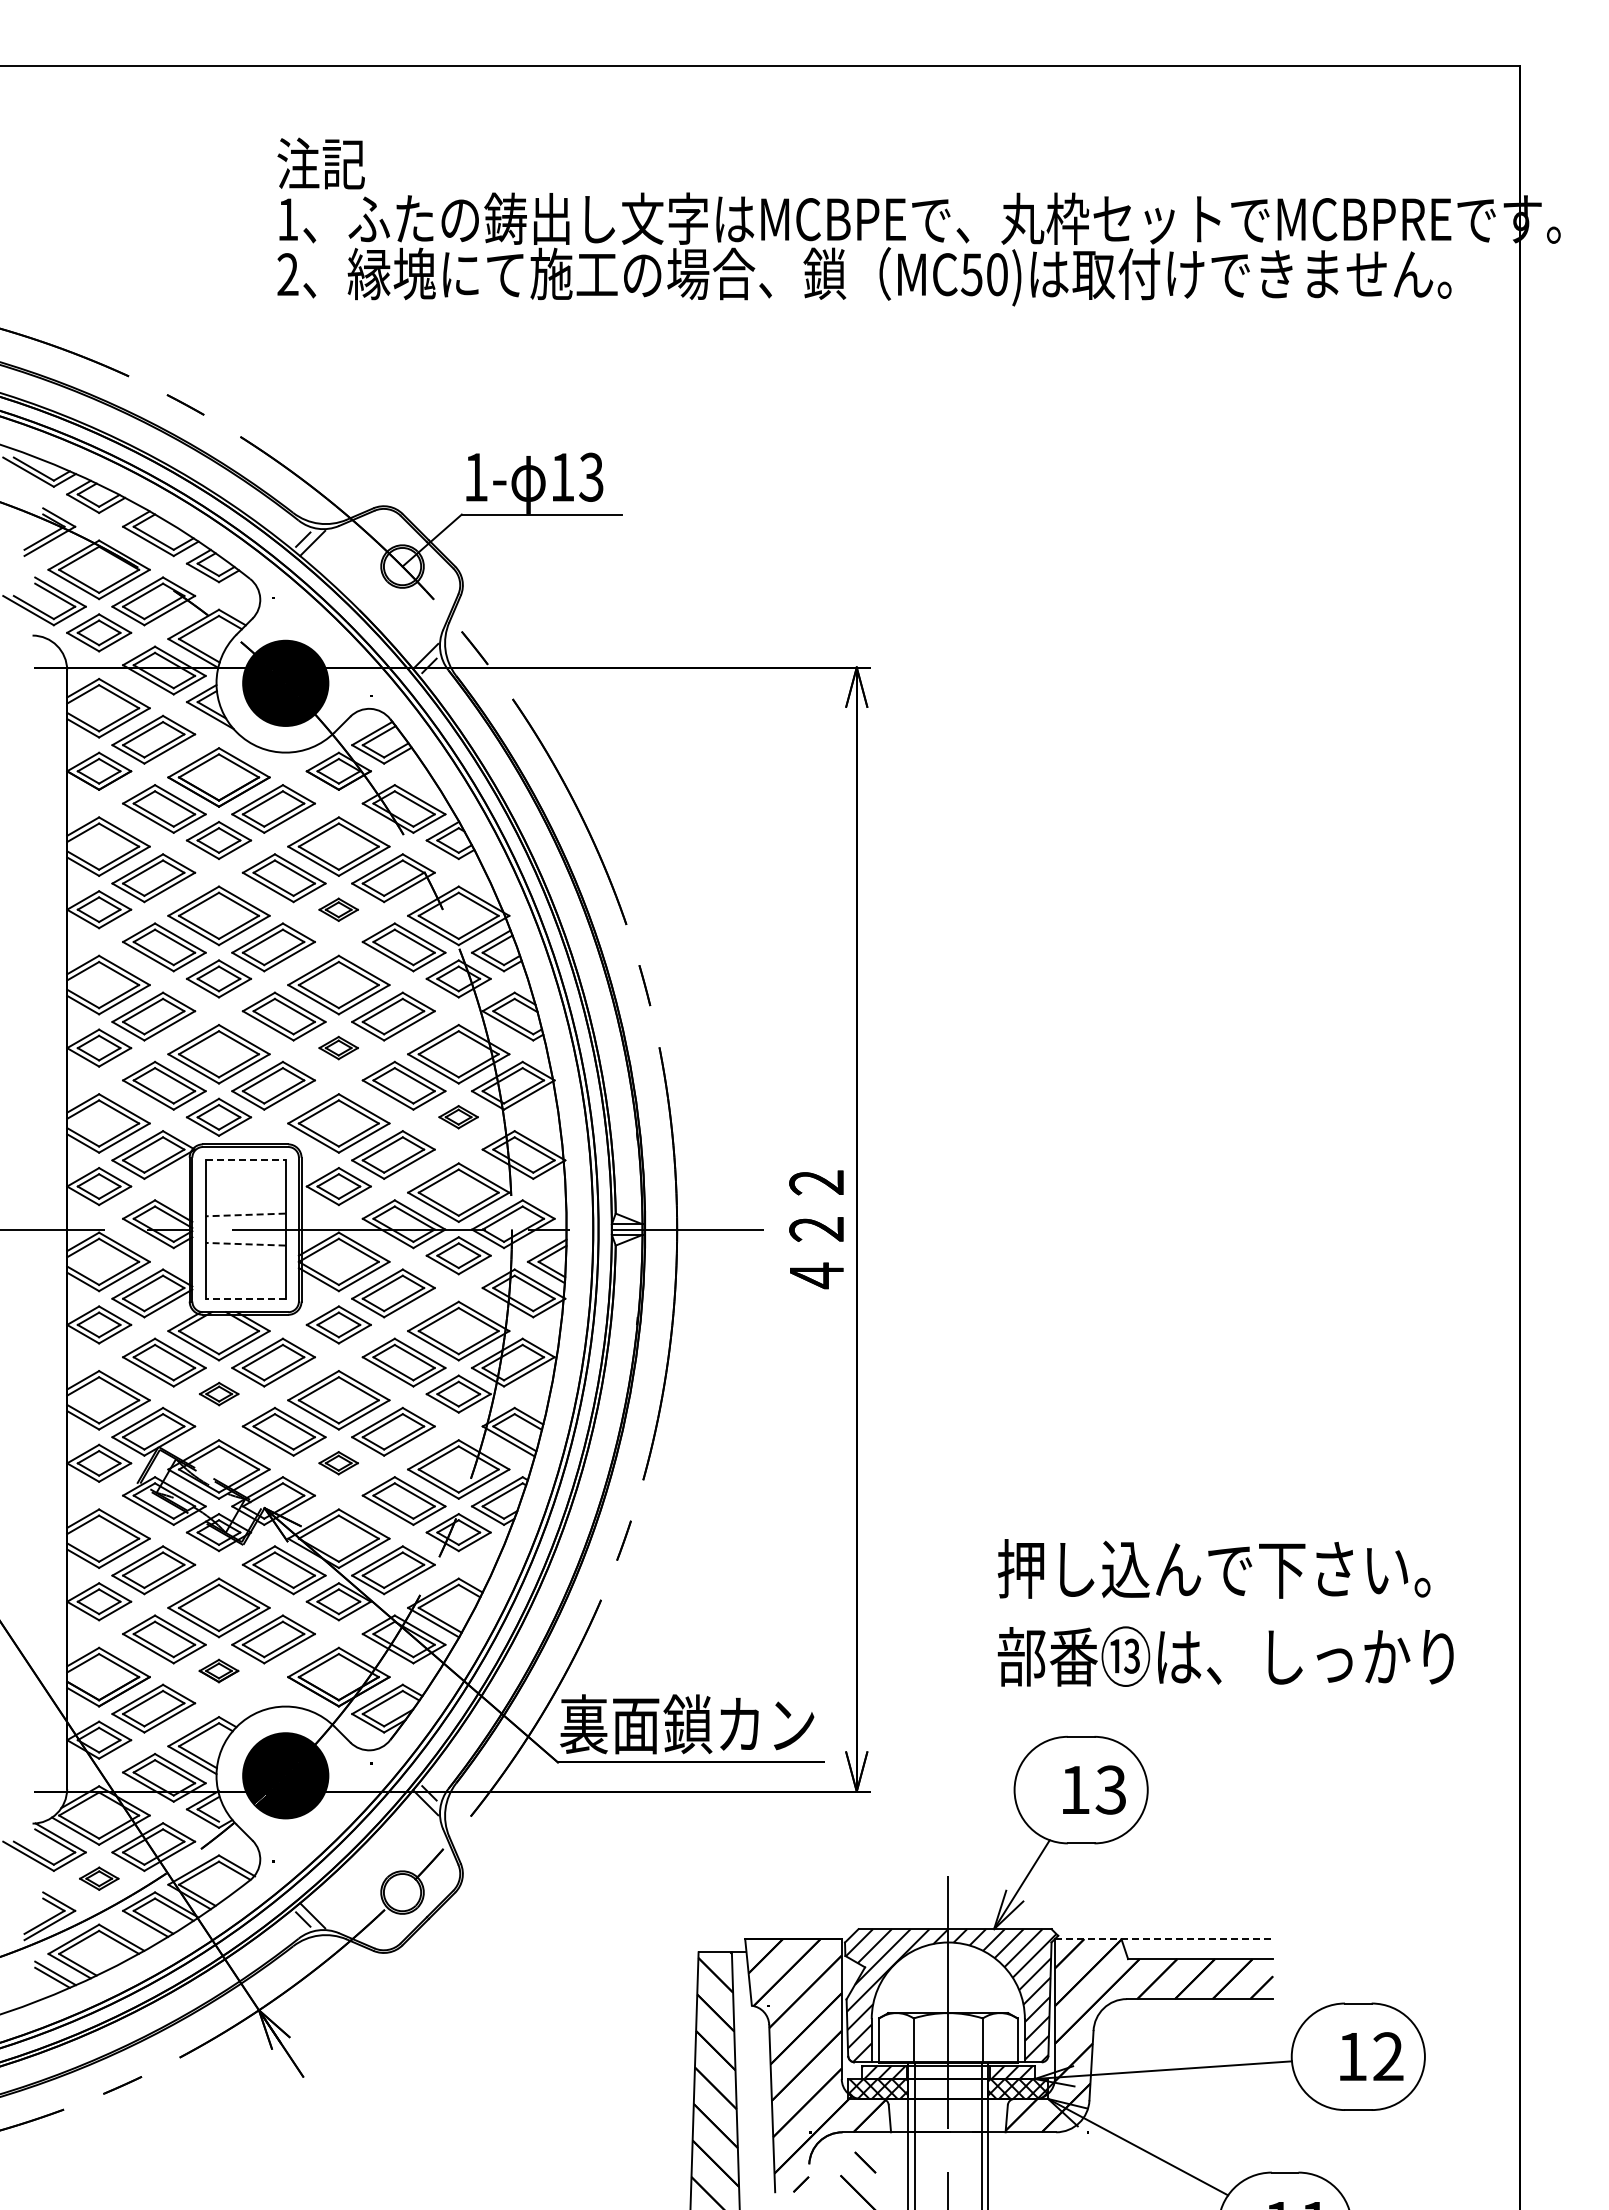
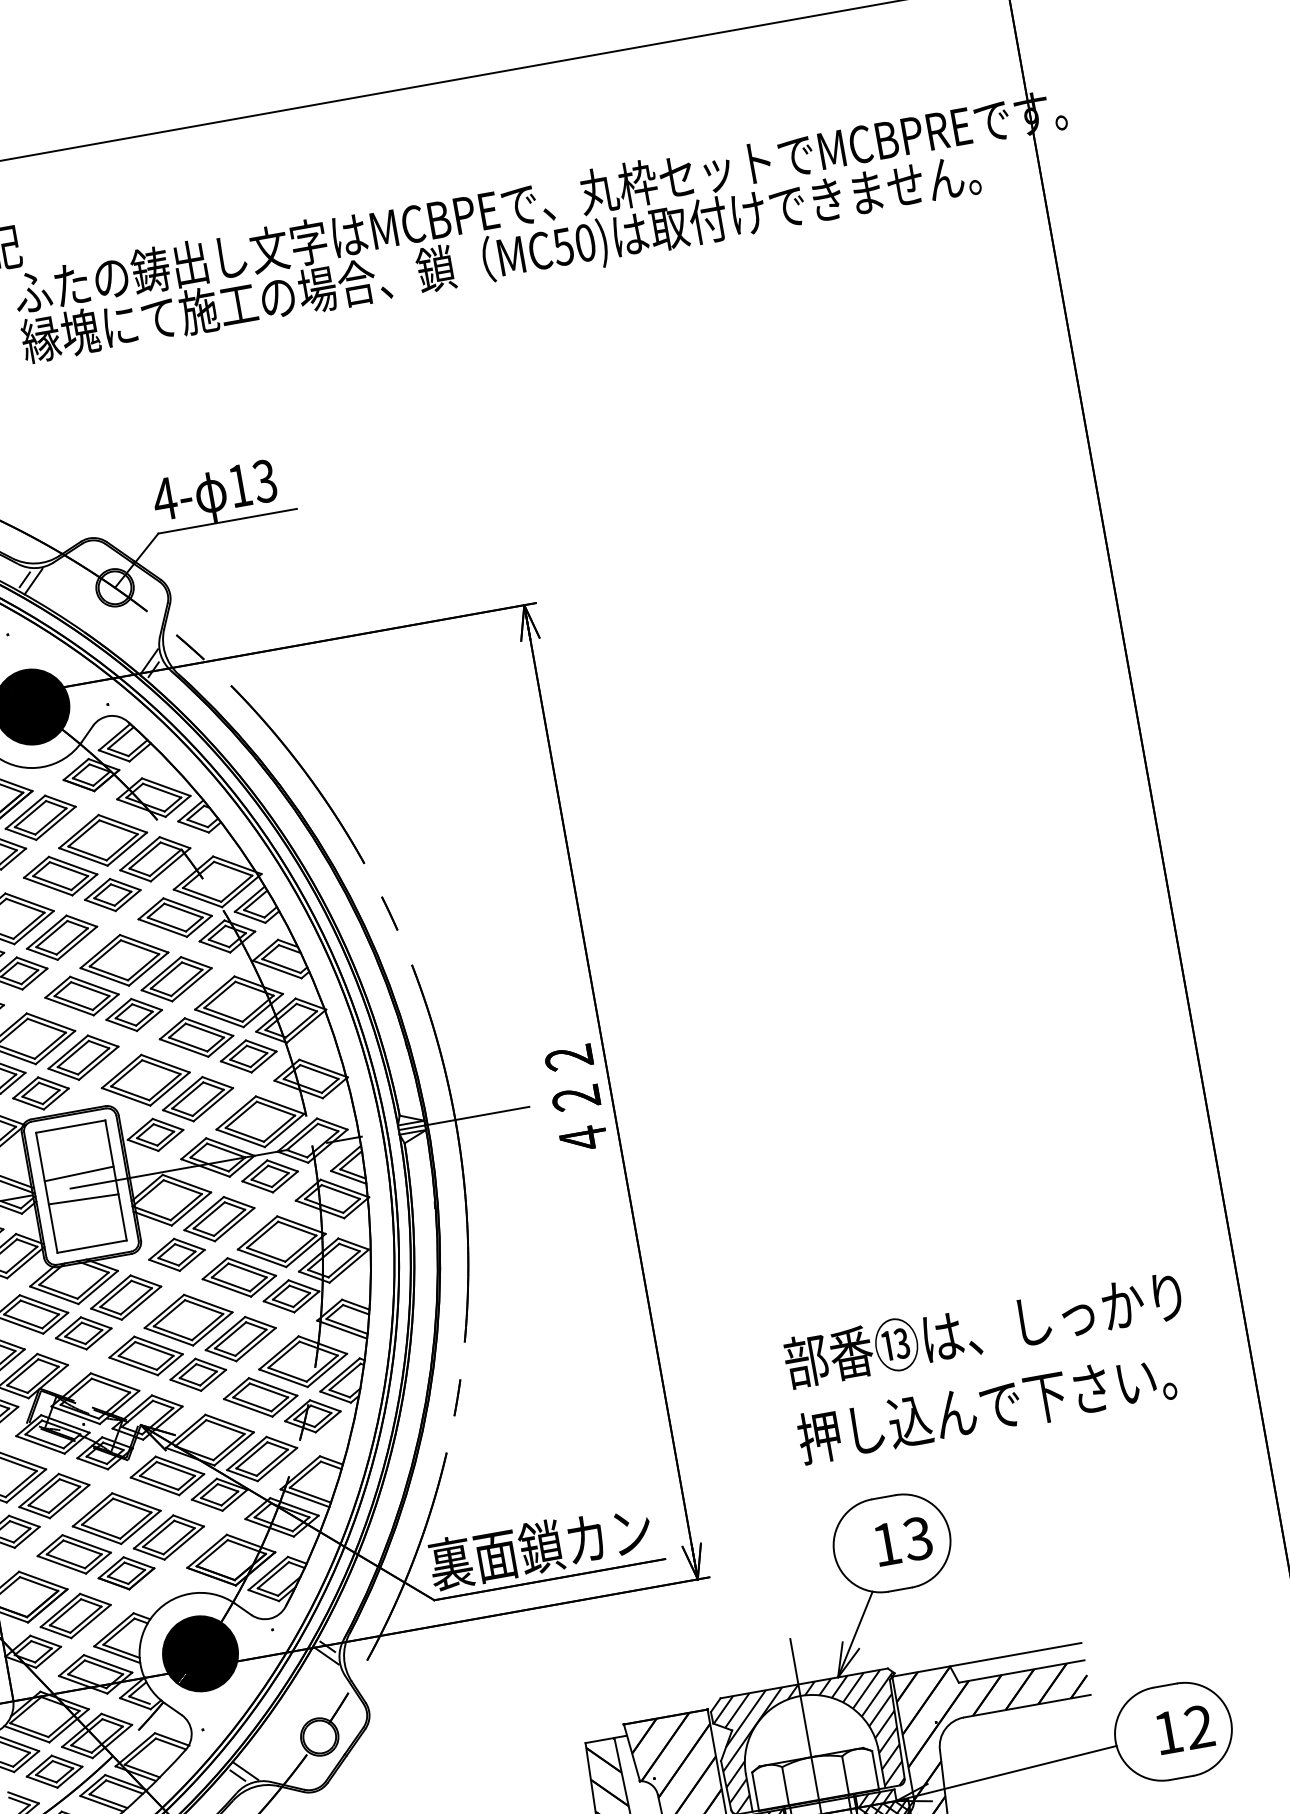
text: (475, 477) -> (164, 499), 1- -> 4-
part: (338, 909) -> (112, 894), size x1.67
part: (338, 1047) -> (133, 1014), size x1.67
part: (458, 1116) -> (248, 1055), size x1.67
line: (245, 1160) -> (70, 1126), dashed -> solid
line: (245, 1214) -> (78, 1173), dashed -> solid
line: (245, 1244) -> (83, 1199), dashed -> solid
line: (245, 1298) -> (91, 1246), dashed -> solid
part: (219, 1393) -> (84, 1332), size x1.67
part: (338, 1462) -> (197, 1374), size x1.67
text: (1225, 1568) -> (982, 1329), 押し込んで下さい。 -> 部番⑬は、しっかり
text: (1225, 1656) -> (996, 1405), 部番⑬は、しっかり -> 押し込んで下さい。
part: (218, 1670) -> (125, 1572), size x1.67
part: (99, 1878) -> (54, 1771), size x1.67
line: (1164, 1939) -> (987, 1660), dashed -> solid

